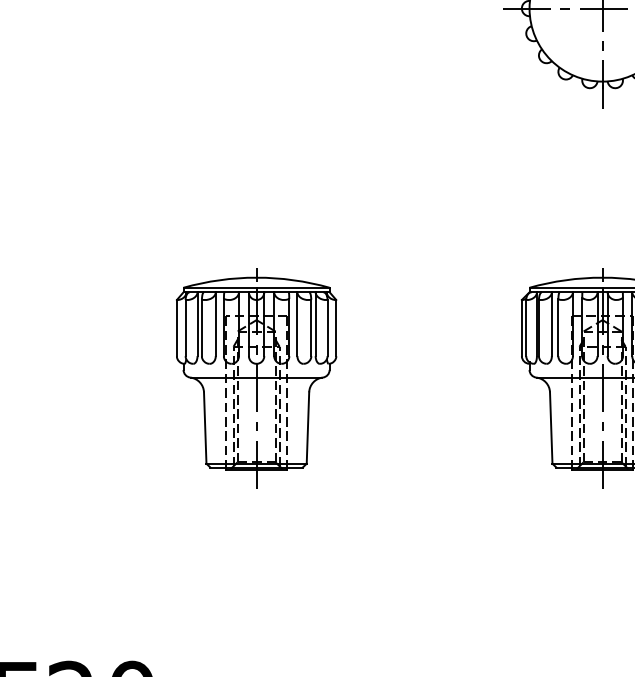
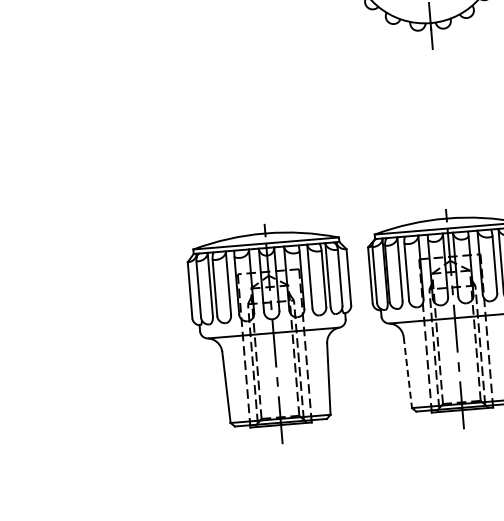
part: (256, 378) -> (273, 333), moved
line: (551, 428) -> (408, 373), solid -> dashed

